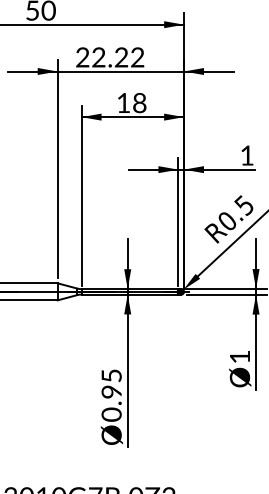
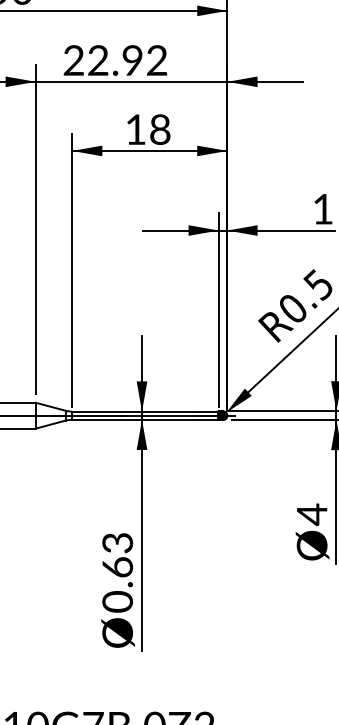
text: (121, 57) -> (132, 60), 22.22 -> 22.92
text: (239, 356) -> (311, 513), 1 -> 4
text: (111, 383) -> (117, 554), 0.95 -> 0.63

